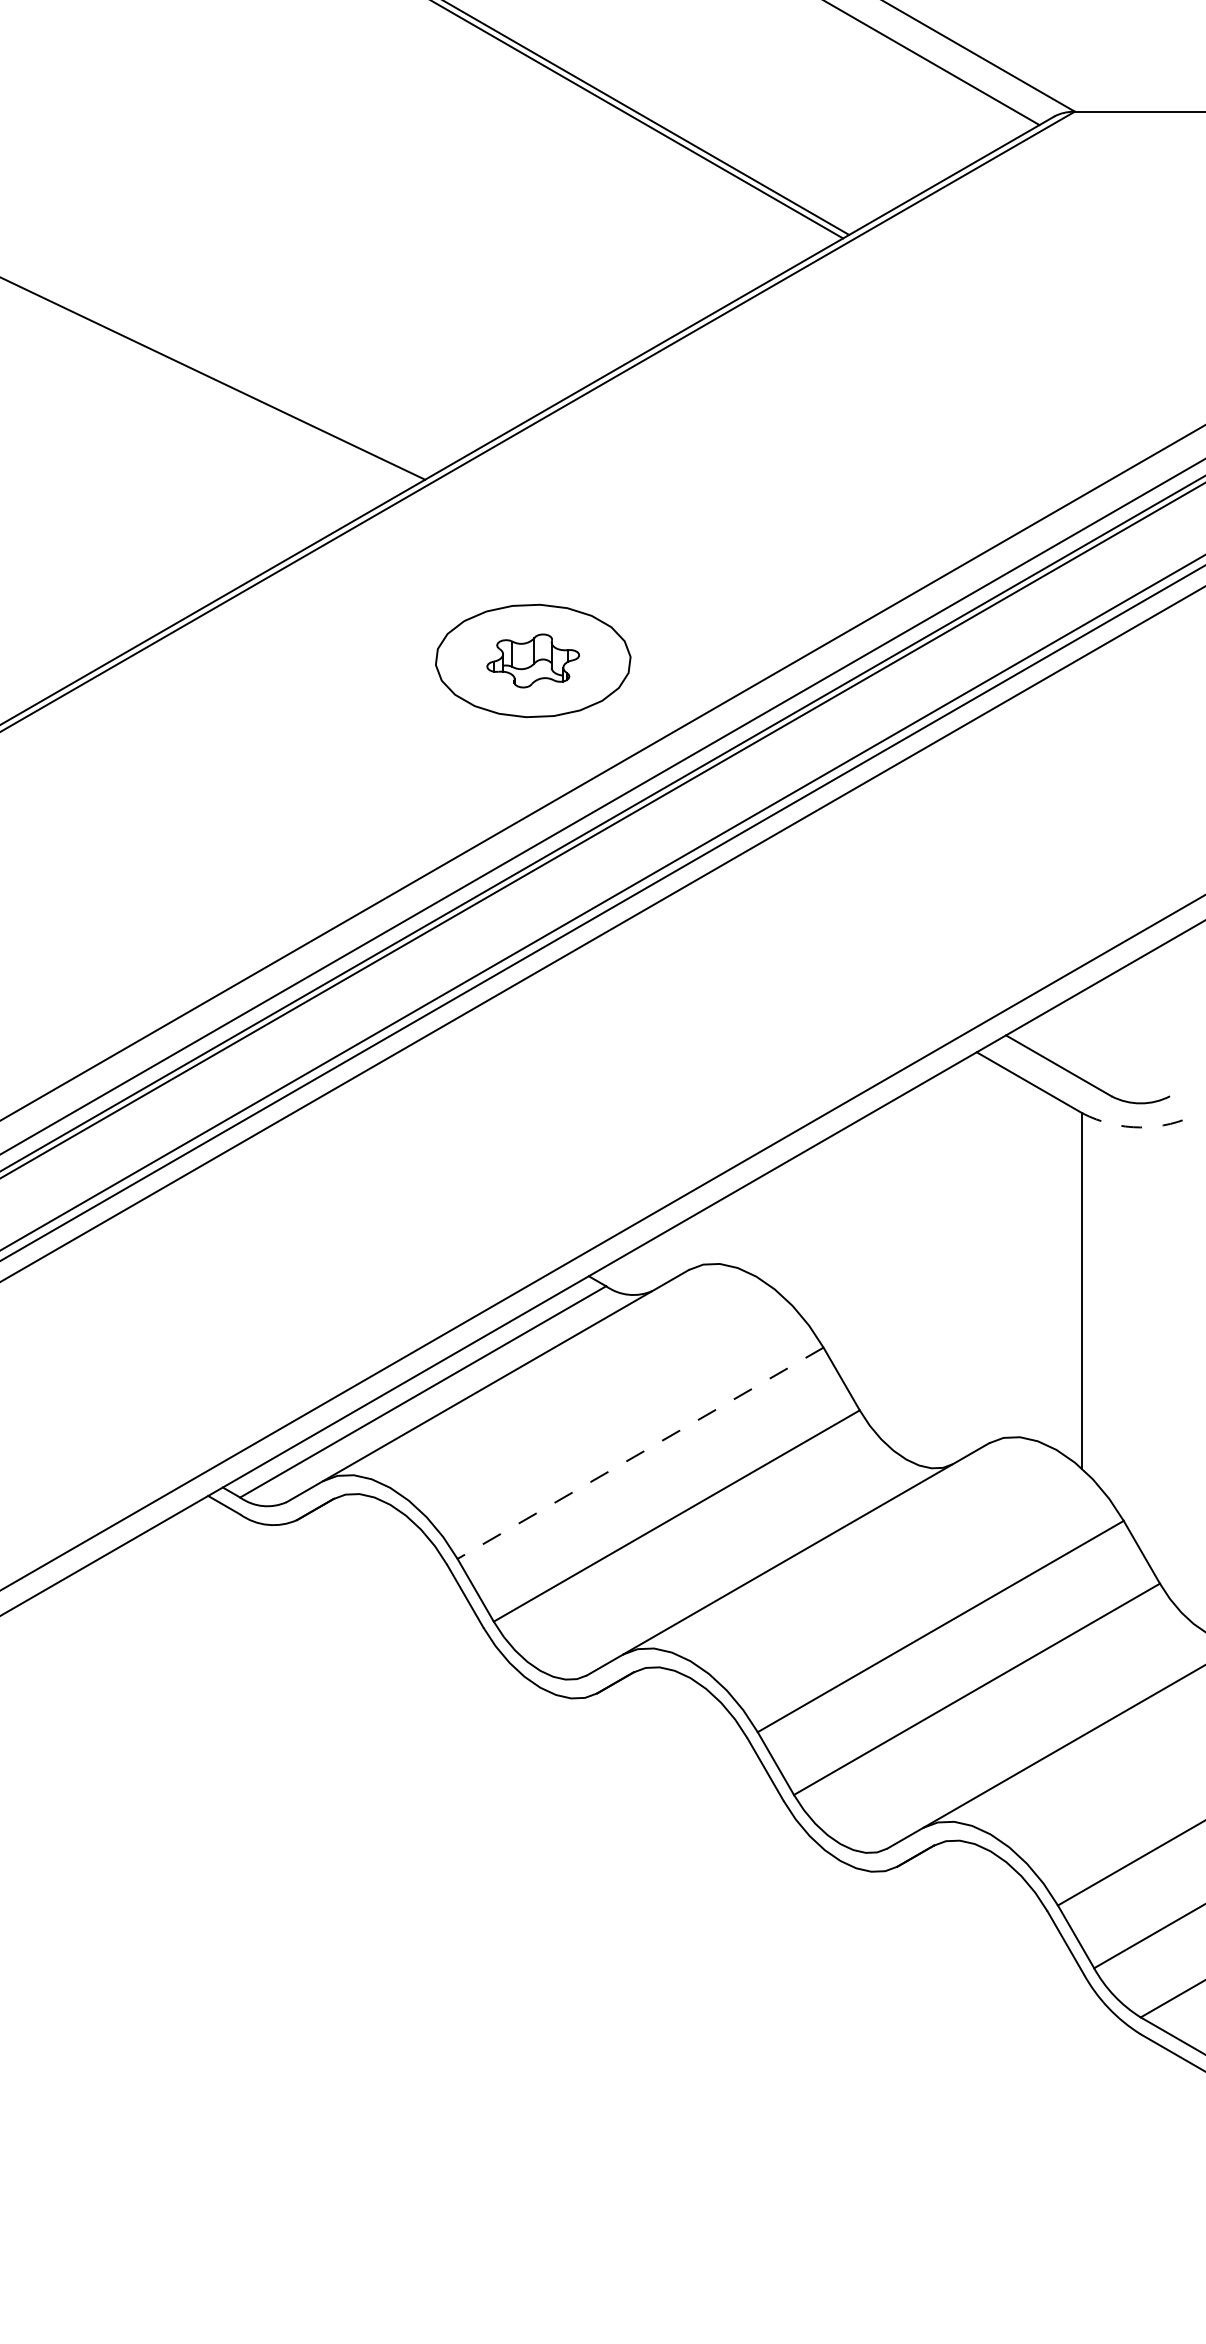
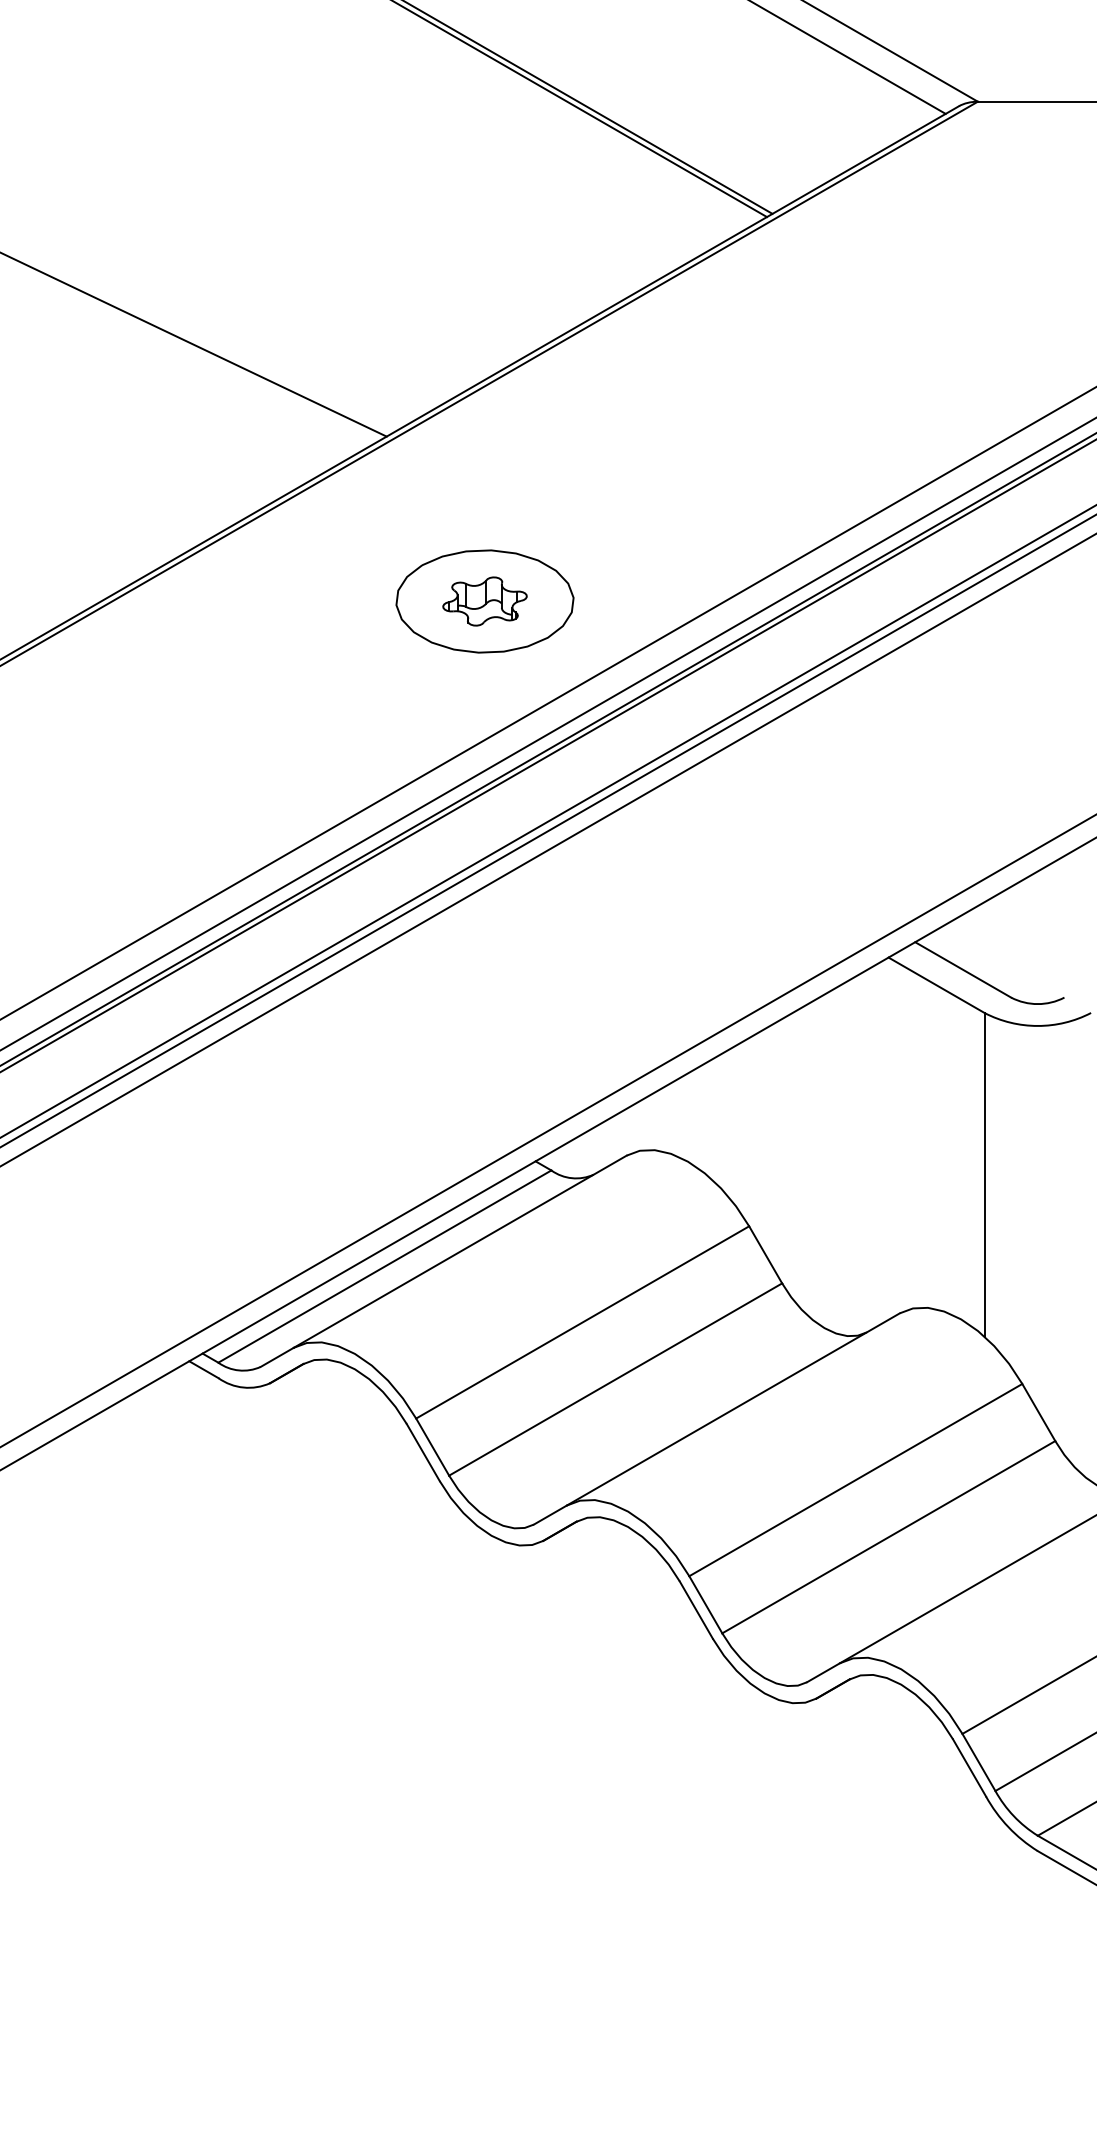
arc: (1140, 1127) -> (1037, 1026), dashed -> solid
line: (640, 1453) -> (582, 1322), dashed -> solid

